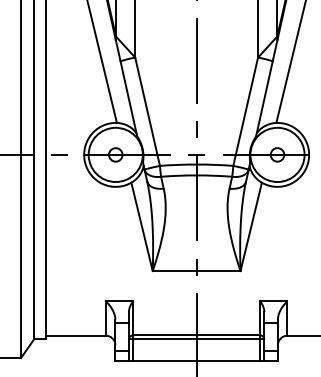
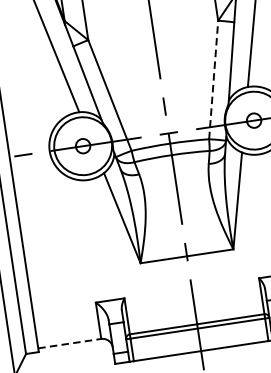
line: (245, 111) -> (213, 79), solid -> dashed
line: (76, 335) -> (70, 343), solid -> dashed

